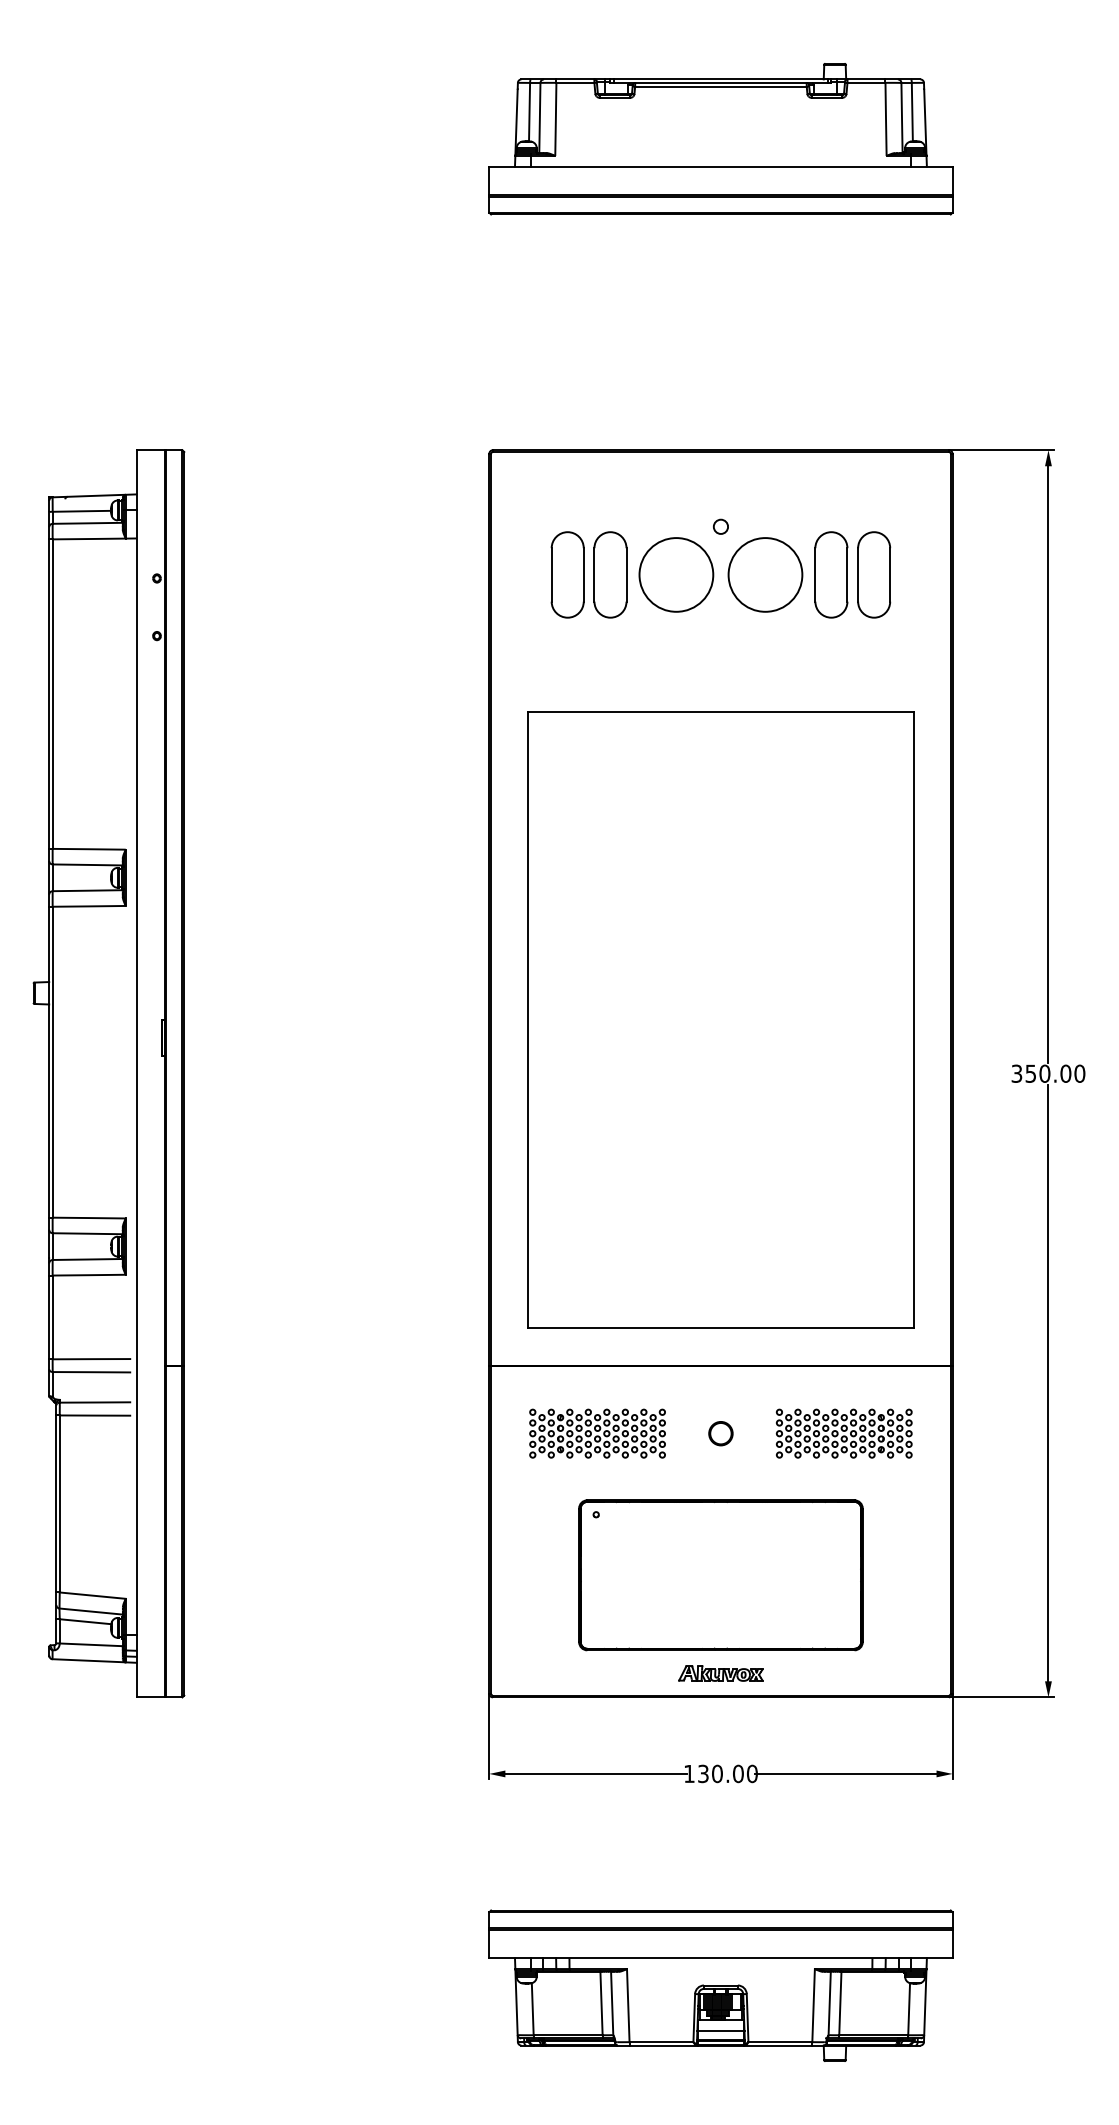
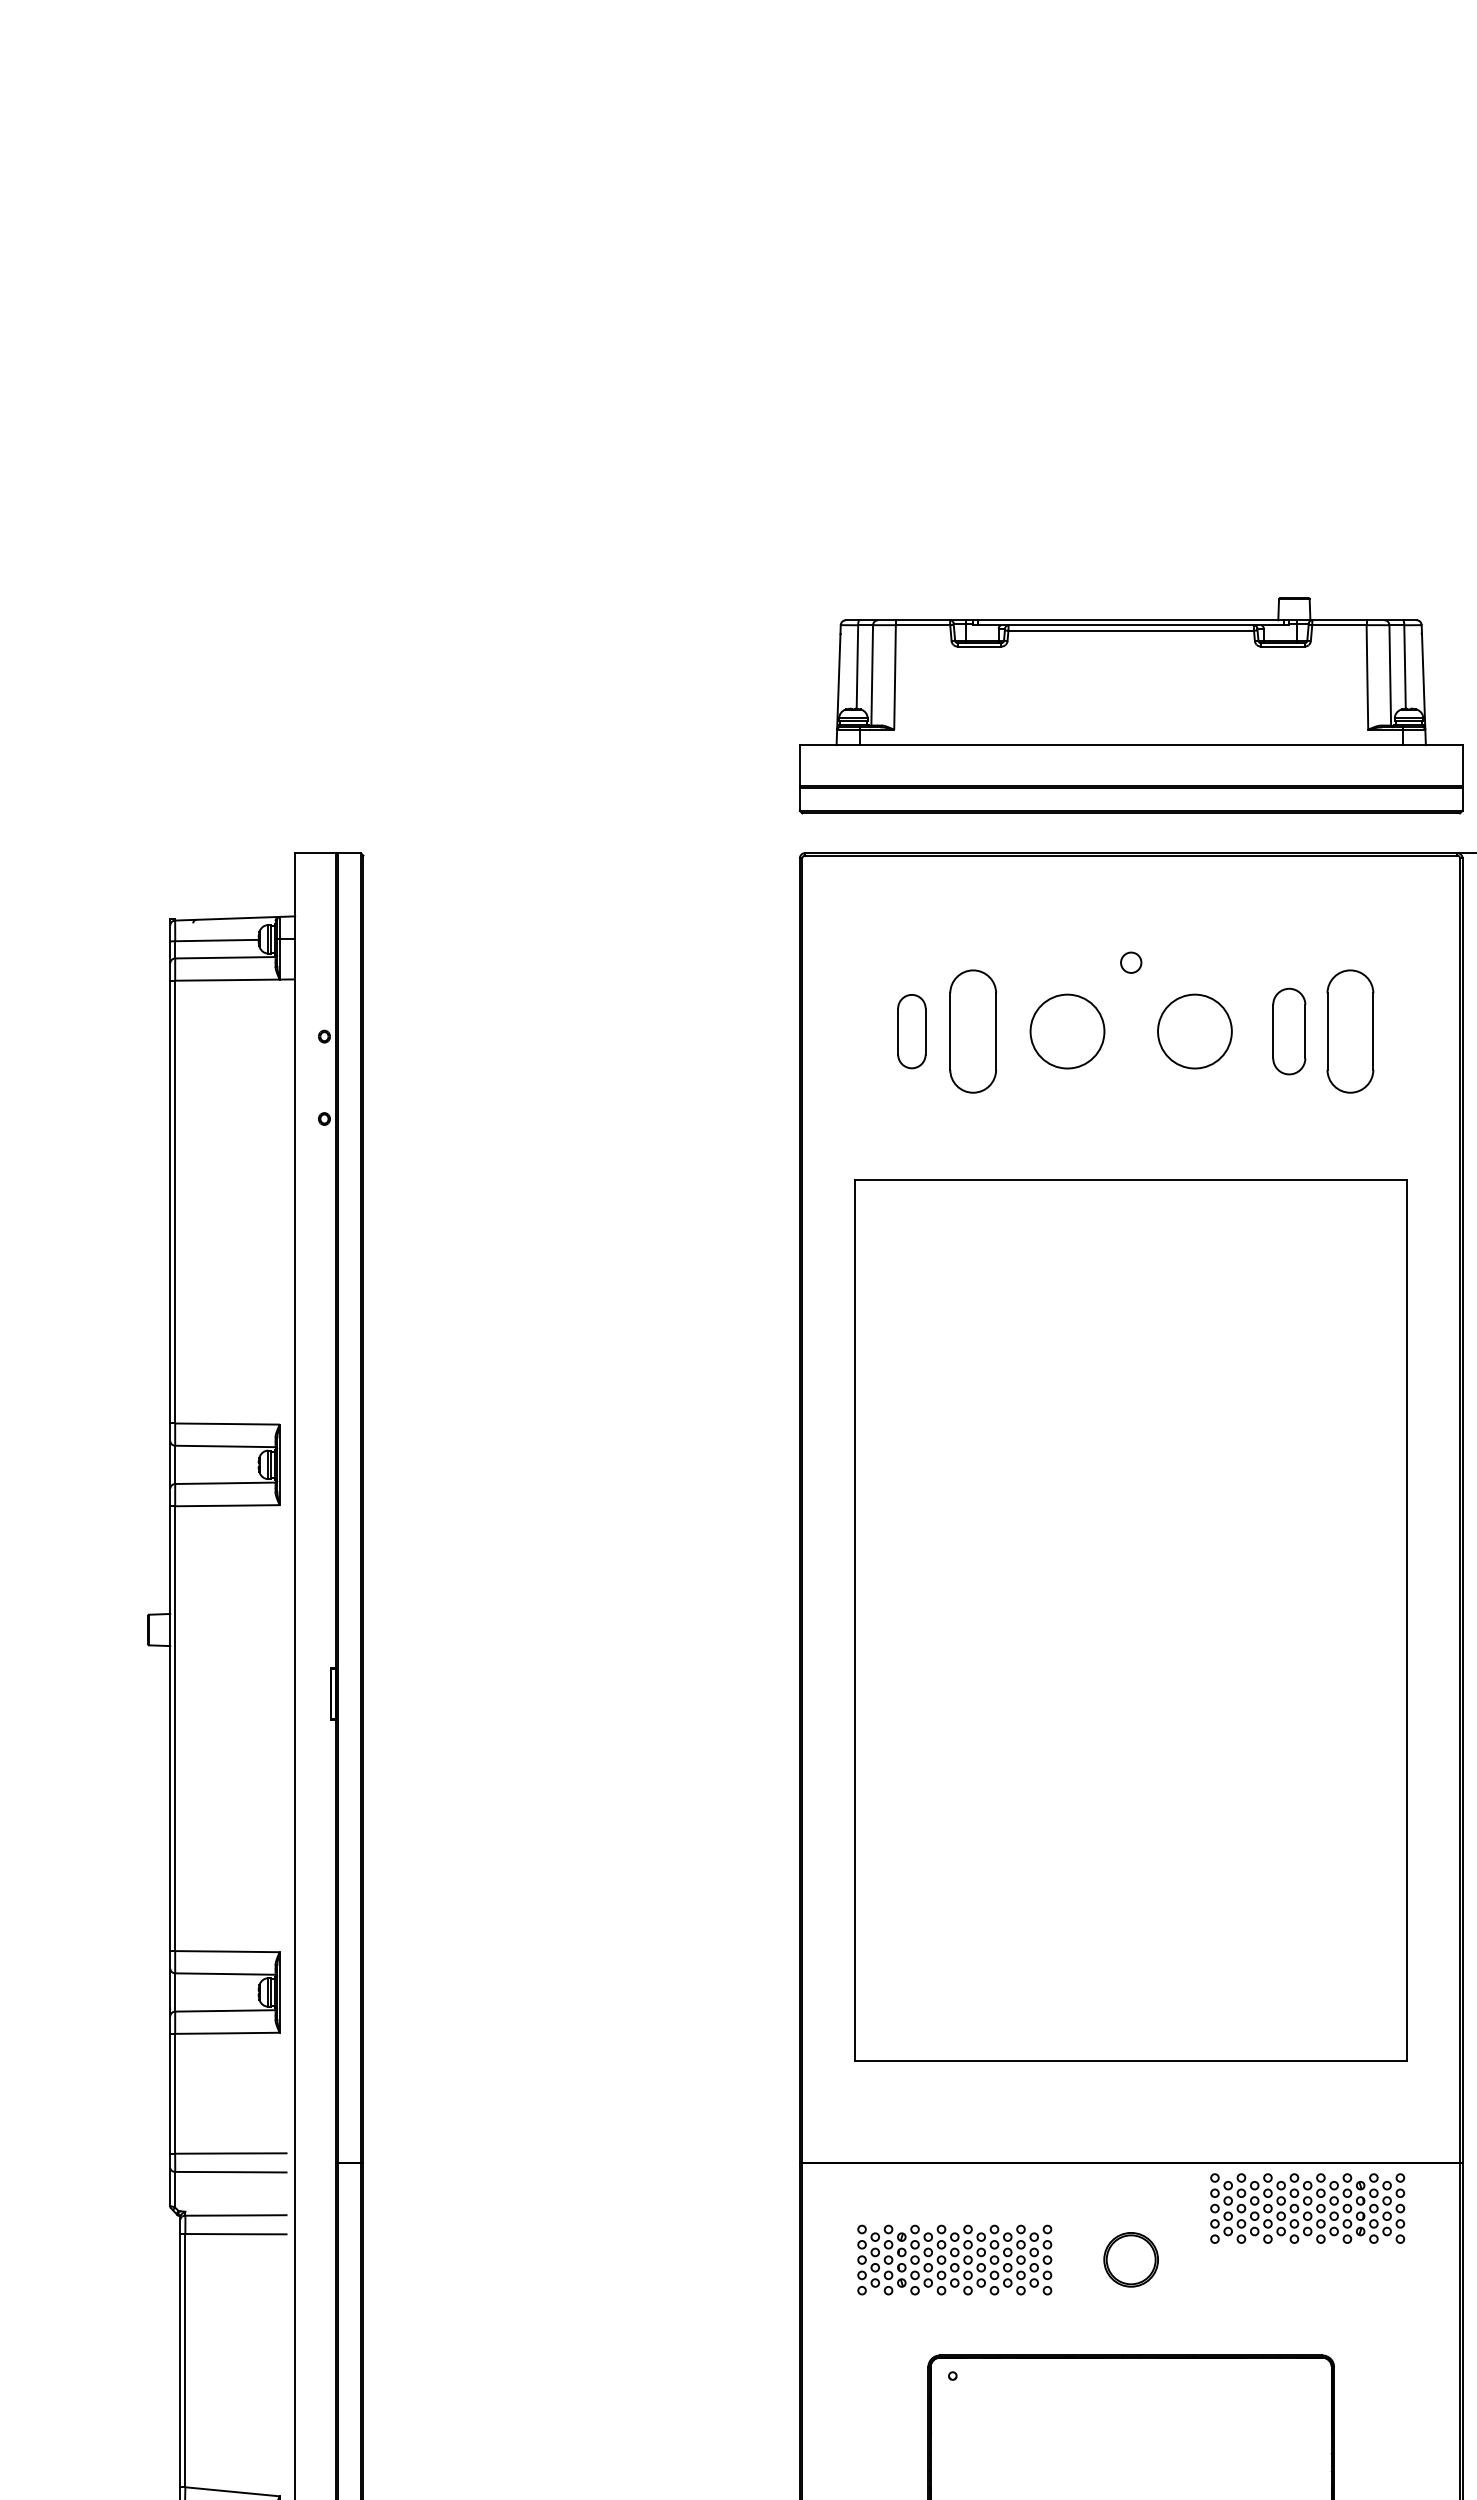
part: (720, 139) -> (1130, 706), moved
part: (567, 574) -> (911, 1030), size x0.6
circle: (676, 574) -> (1067, 1030), size x0.7
circle: (765, 574) -> (1194, 1030), size x0.7
part: (831, 574) -> (1289, 1030), size x0.7
part: (720, 1019) -> (1130, 1618), moved
circle: (720, 1433) -> (1130, 2259), size x1.6
part: (843, 1433) -> (1306, 2208), moved

